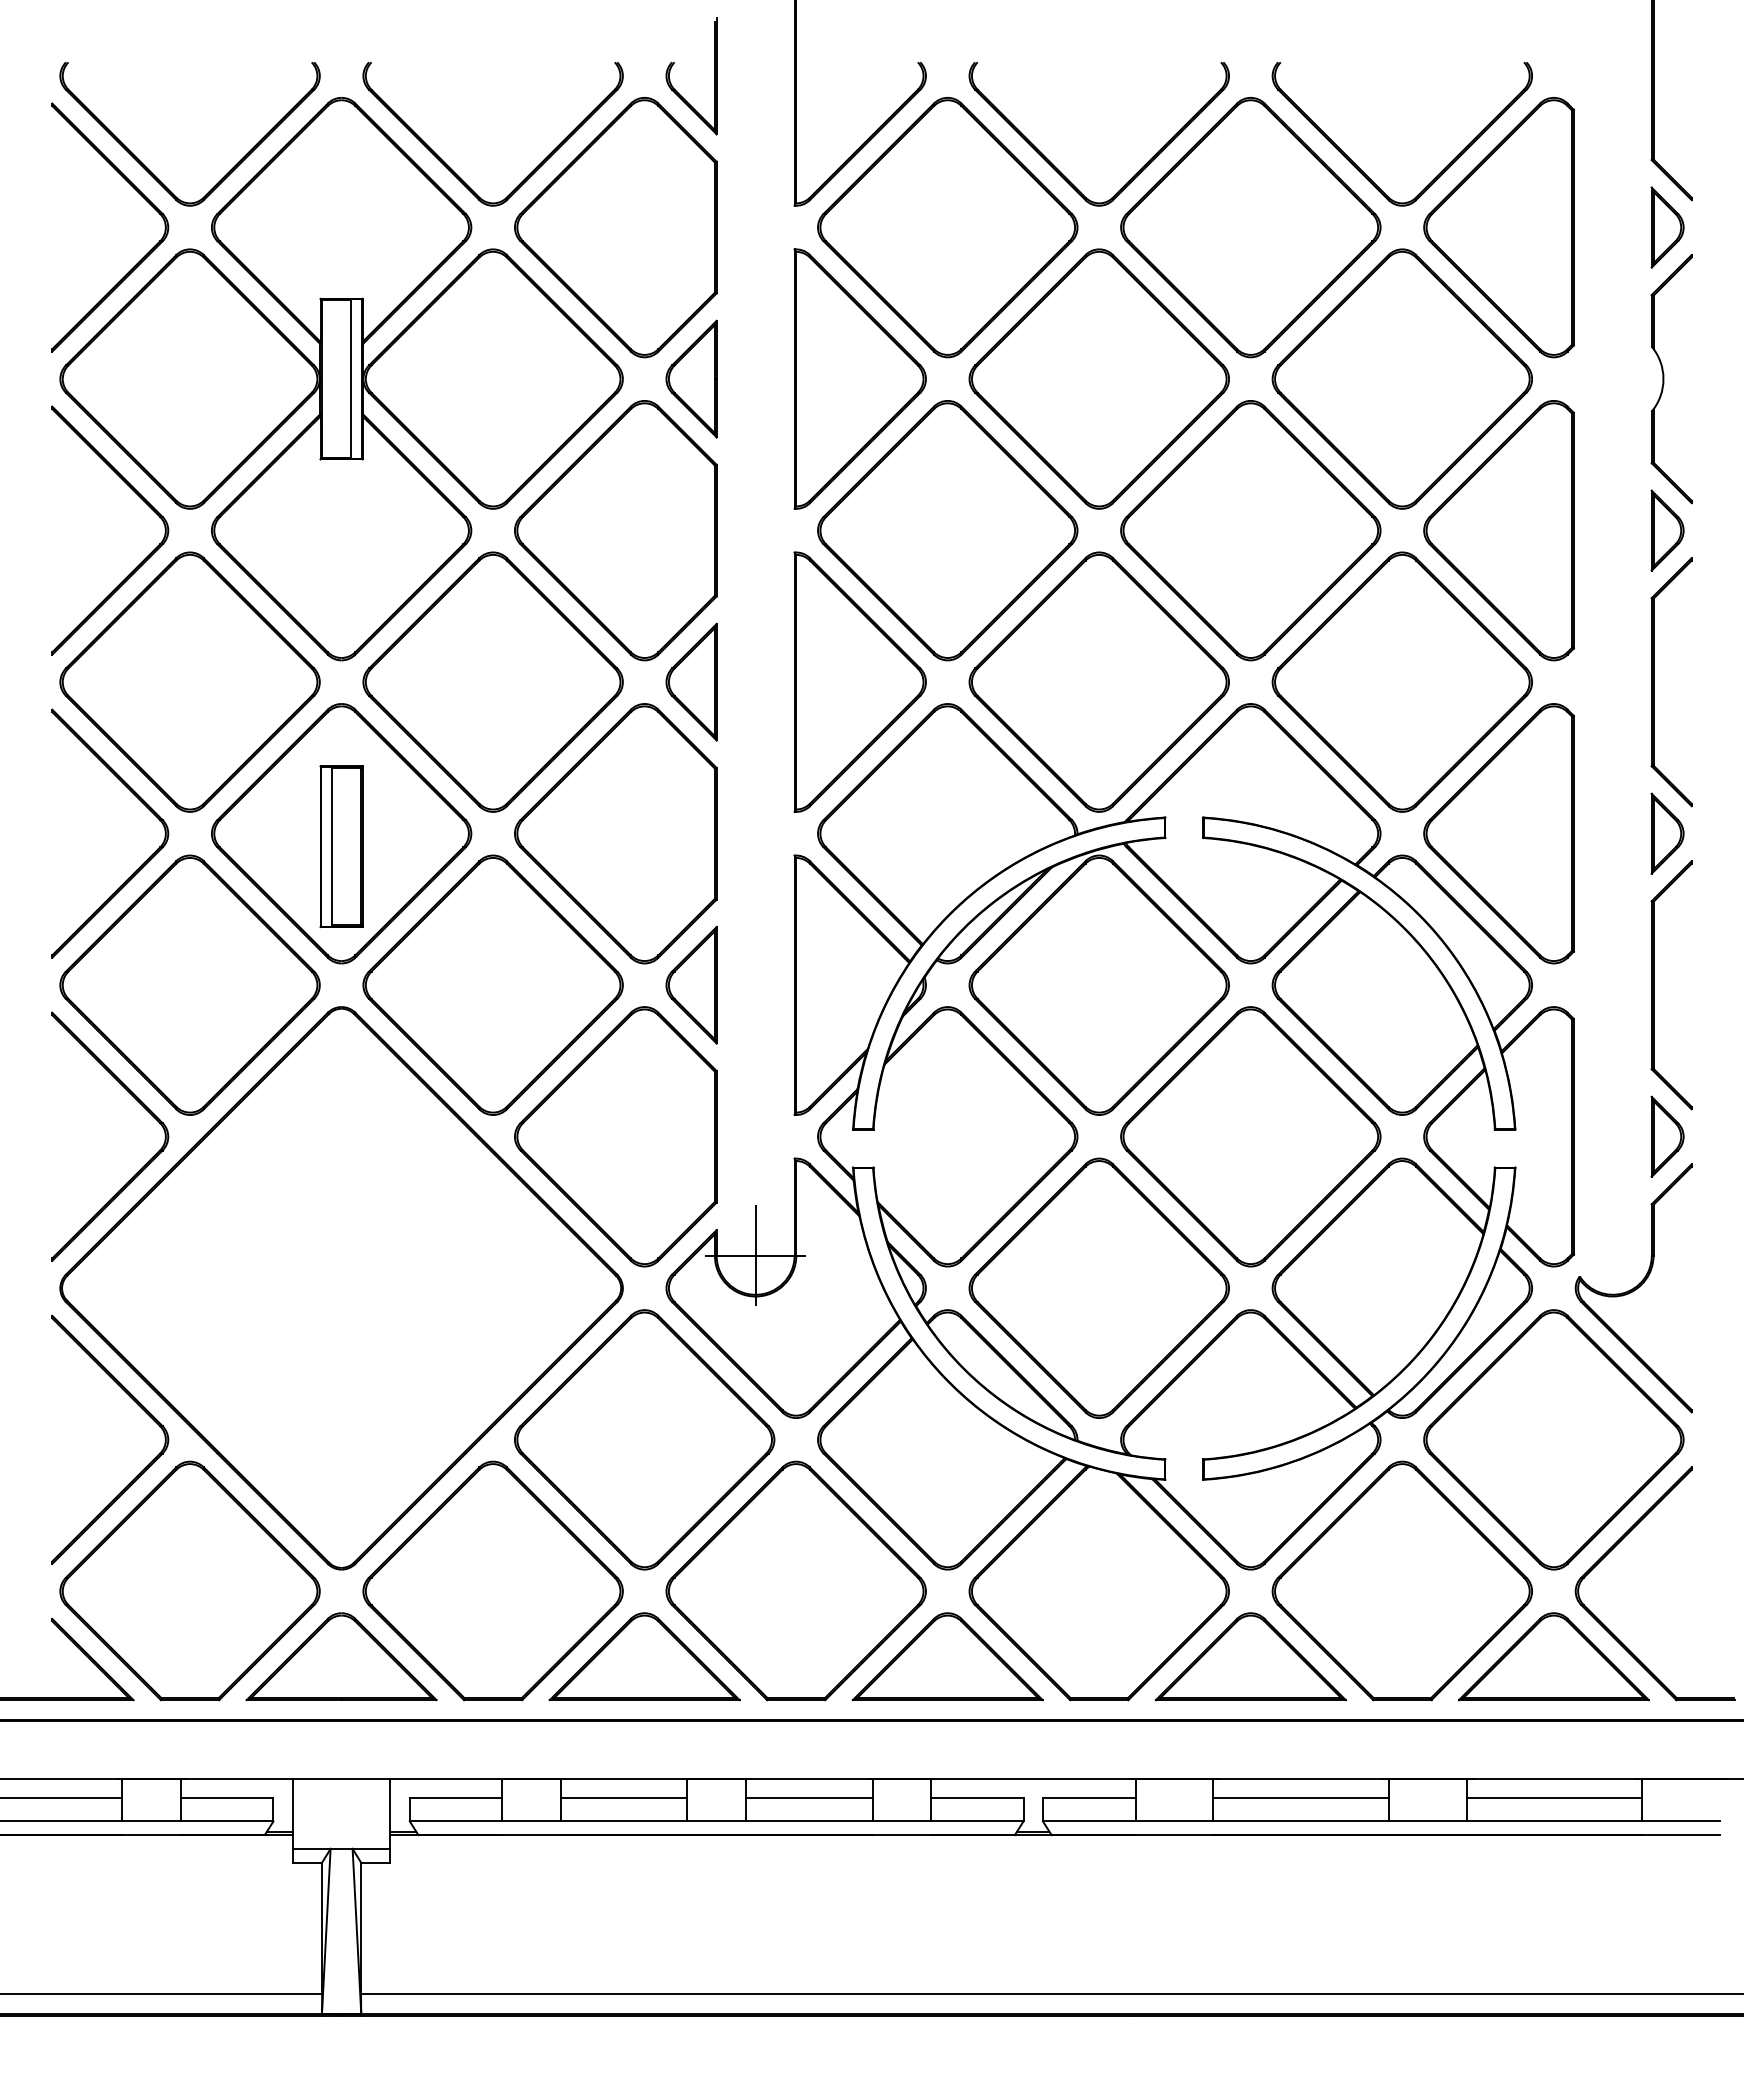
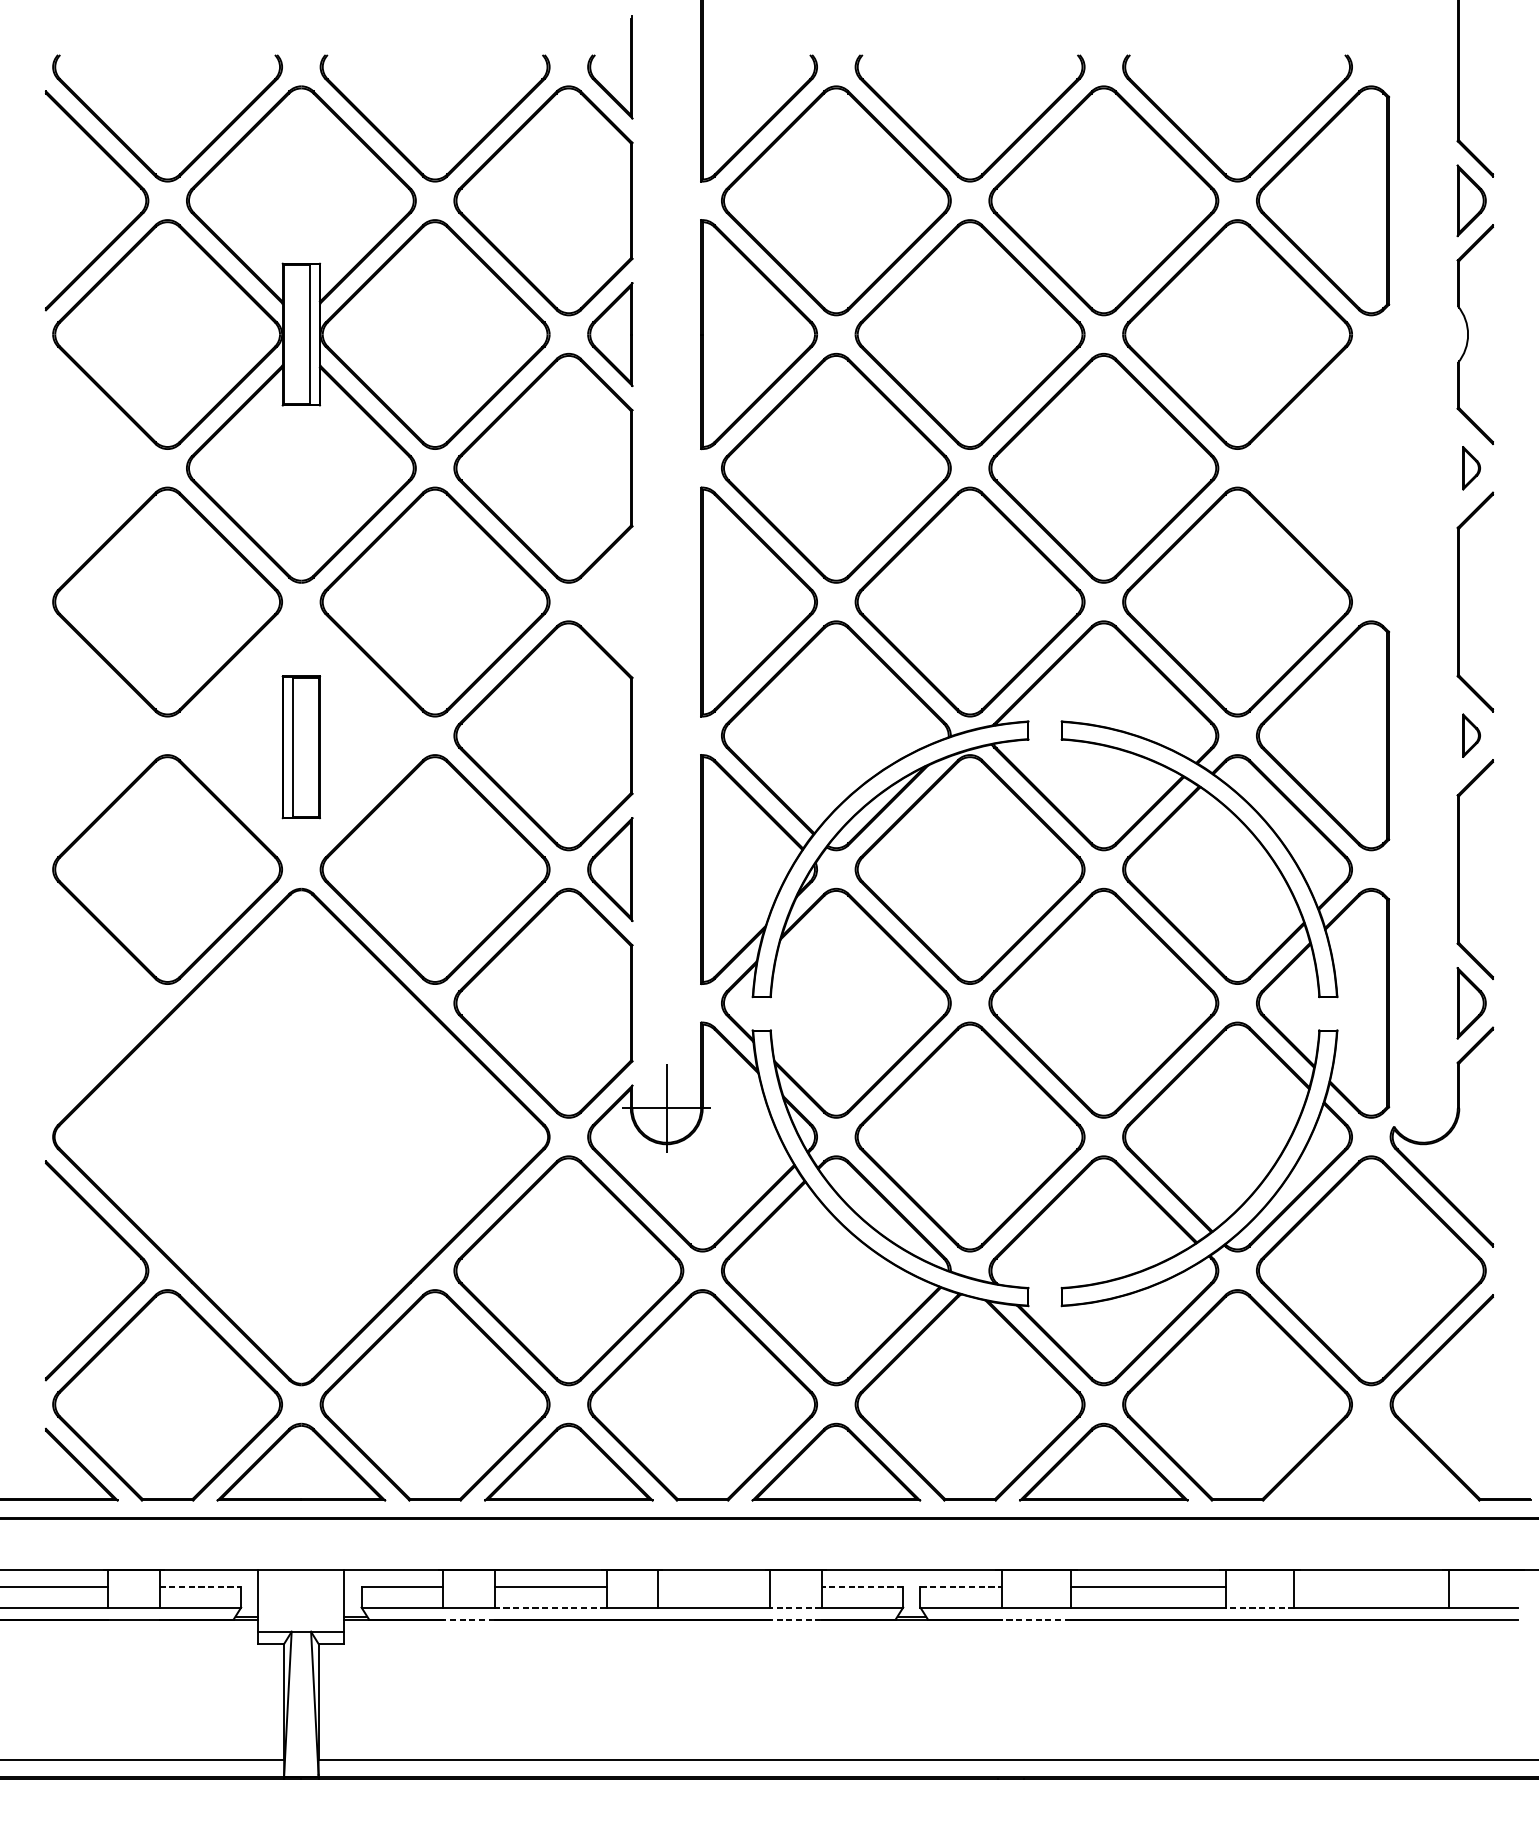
part: (141, 499) -> (124, 440), removed
part: (1498, 530) -> (1322, 468), removed
part: (1667, 530) -> (1471, 468), size x0.6
part: (691, 681) -> (610, 601), removed
part: (141, 802) -> (124, 708), removed
part: (341, 833) -> (301, 735), removed
part: (1667, 833) -> (1471, 735), size x0.6
part: (141, 1105) -> (124, 975), removed
part: (1553, 1656) -> (1370, 1462), removed
line: (227, 1798) -> (200, 1587), solid -> dashed
line: (808, 1798) -> (713, 1587), removed
line: (976, 1798) -> (861, 1587), solid -> dashed
line: (1089, 1798) -> (961, 1587), solid -> dashed
line: (1554, 1798) -> (1371, 1587), removed
line: (623, 1821) -> (550, 1607), solid -> dashed
line: (901, 1821) -> (795, 1607), solid -> dashed
line: (1427, 1821) -> (1259, 1607), solid -> dashed
line: (531, 1835) -> (468, 1619), solid -> dashed
line: (901, 1835) -> (795, 1619), solid -> dashed
line: (1174, 1835) -> (1036, 1619), solid -> dashed

